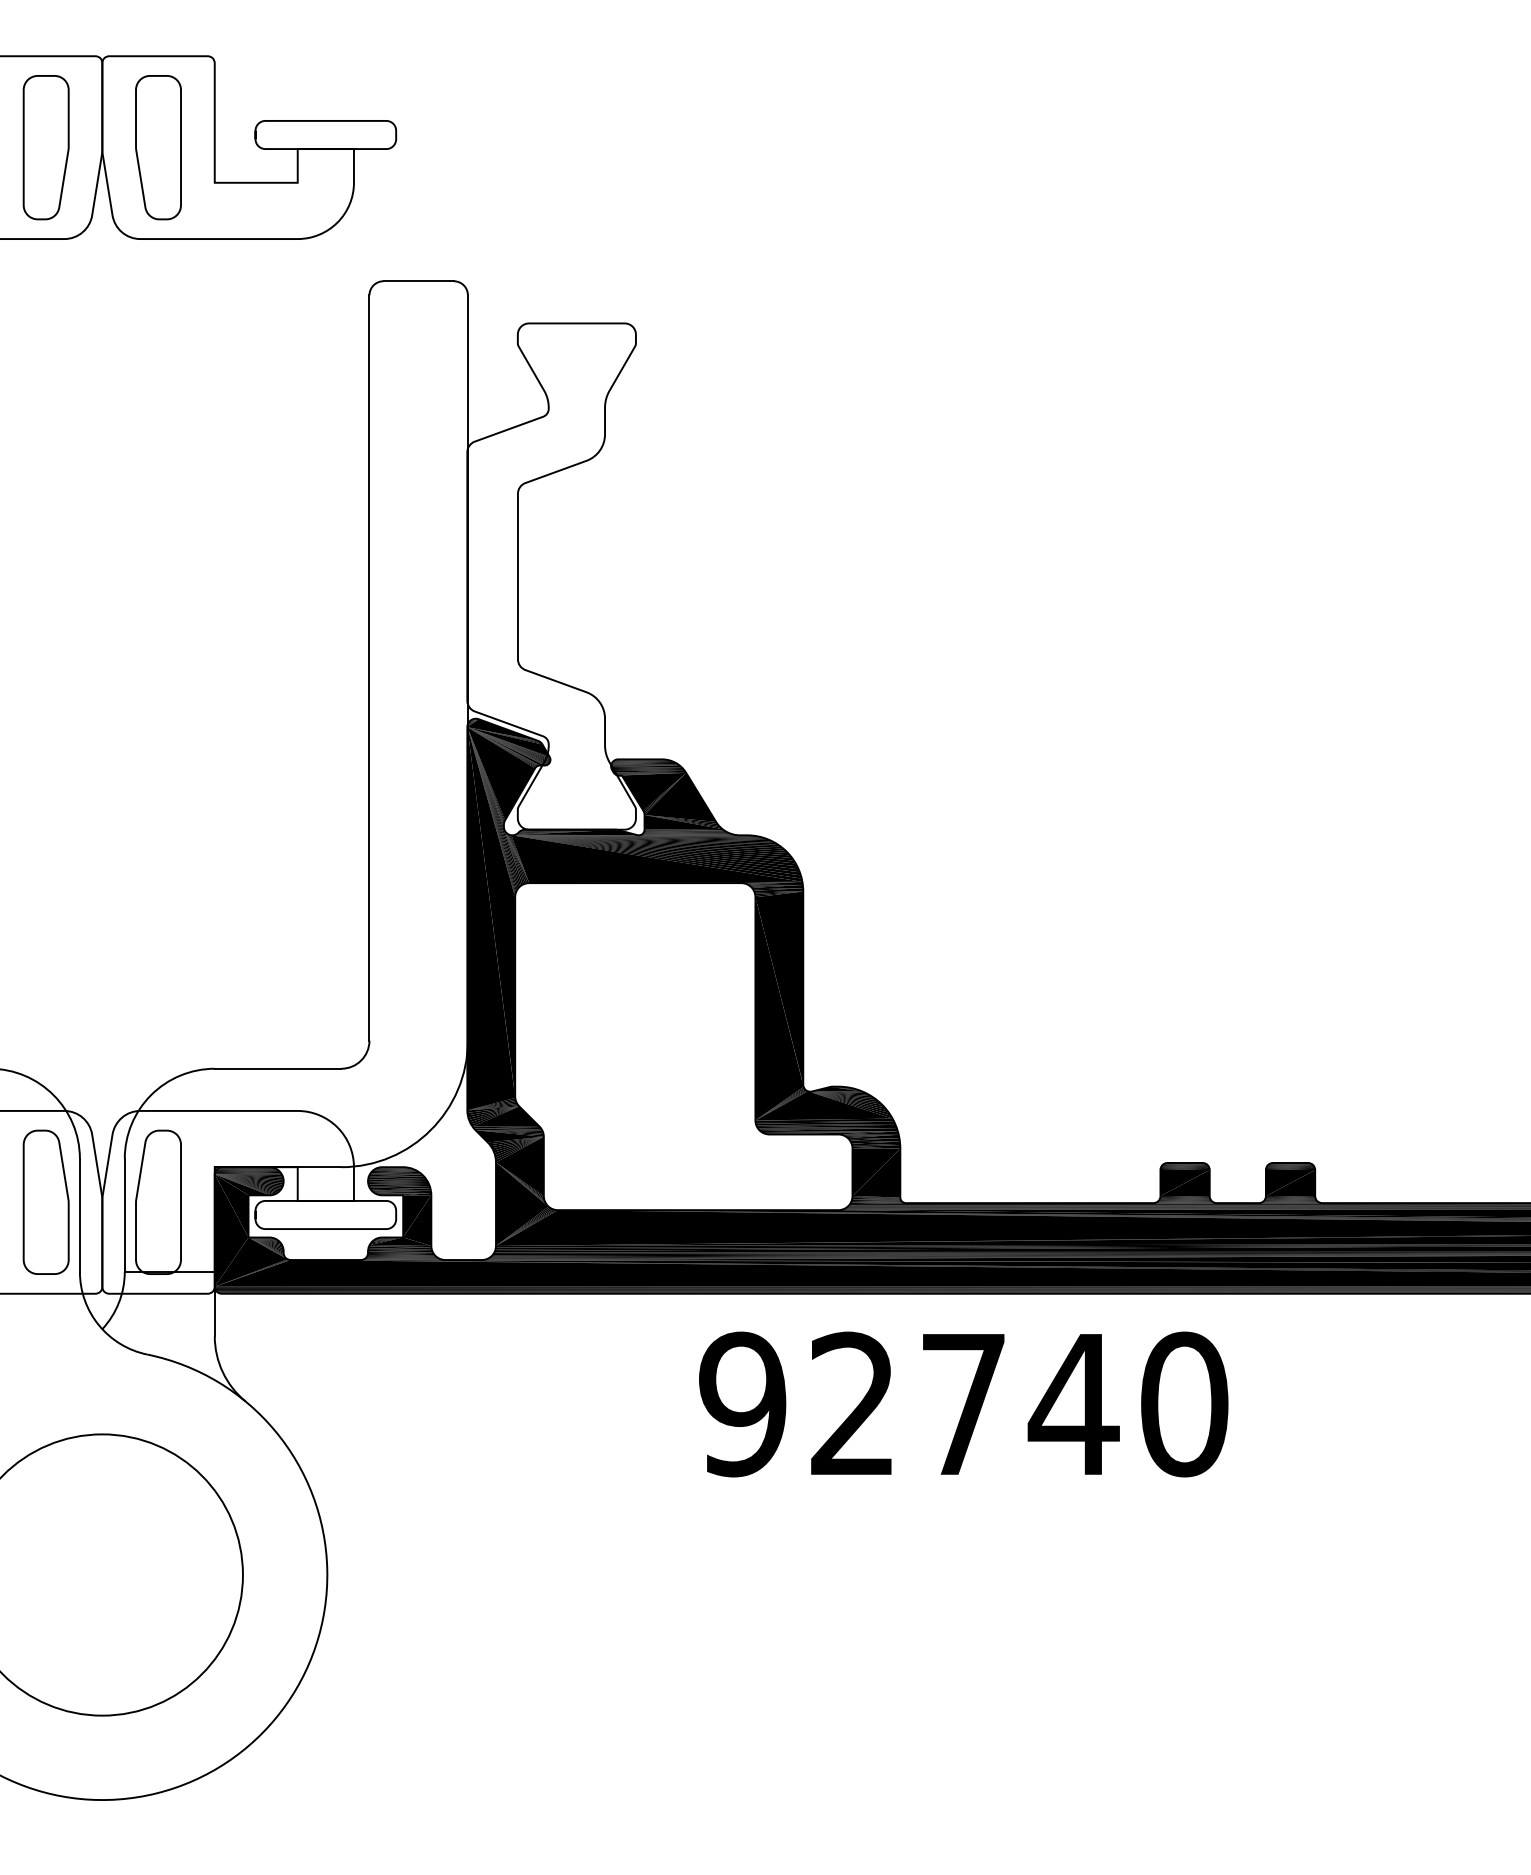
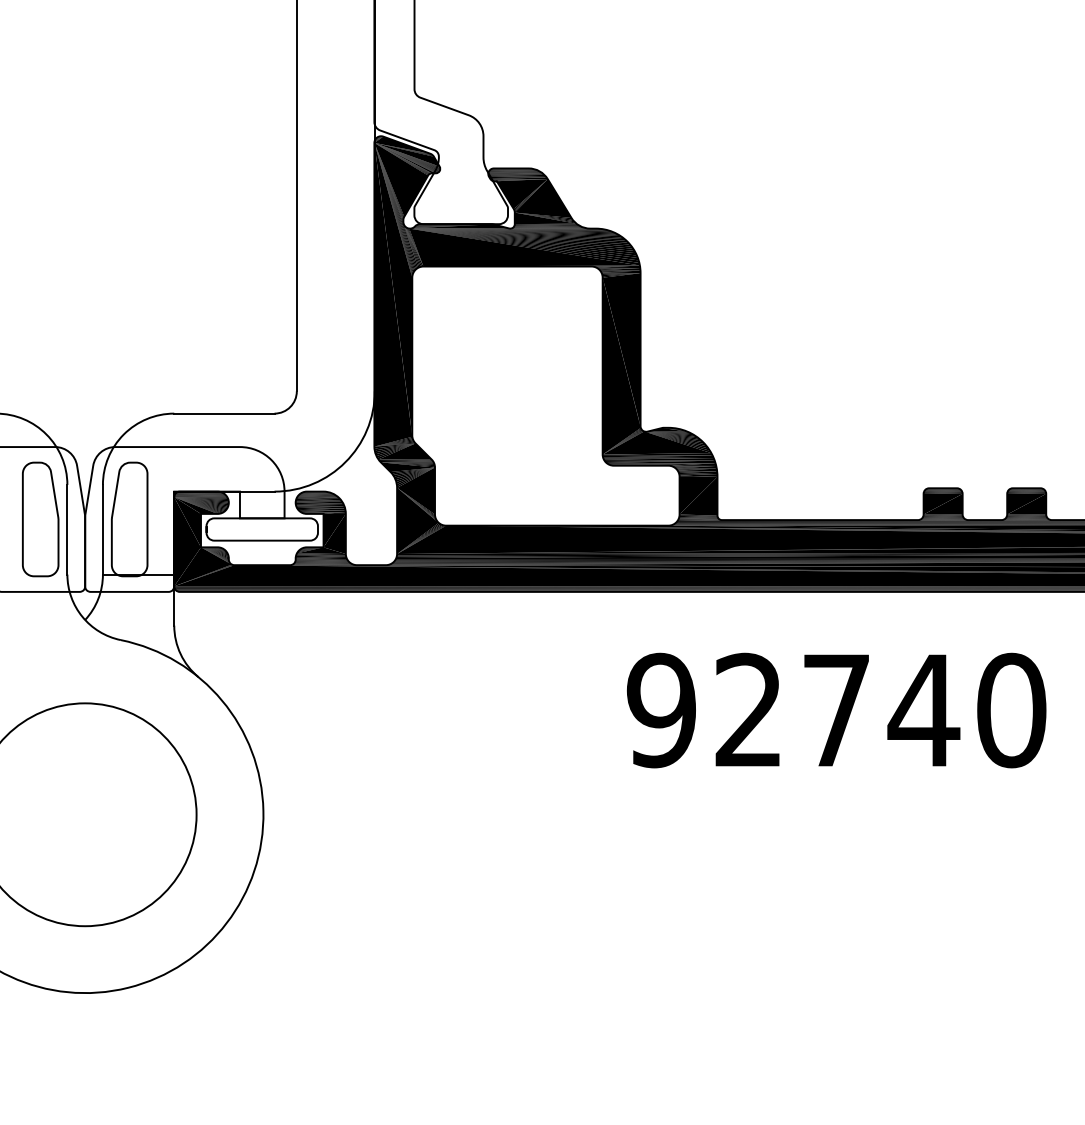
text: (963, 1404) -> (836, 710), moved

